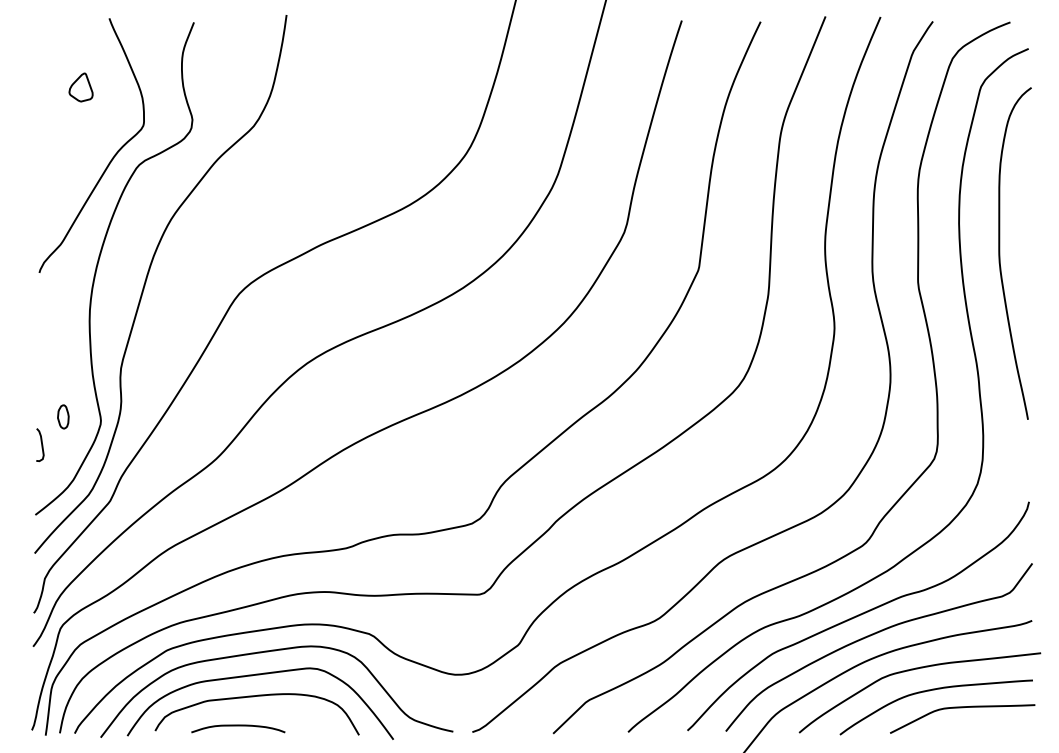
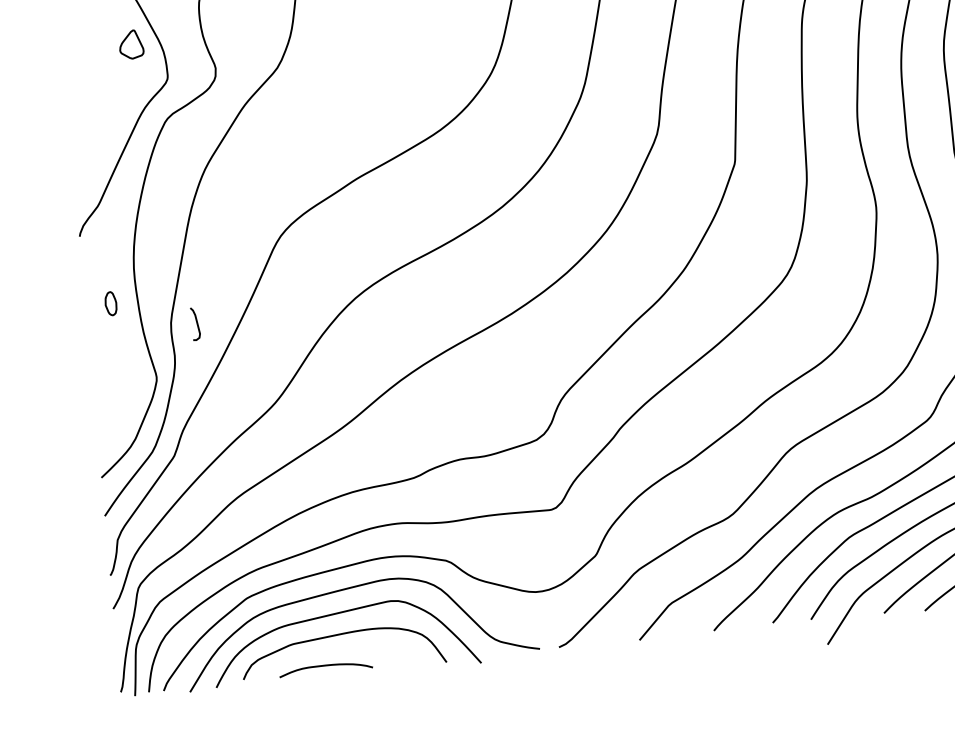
part: (80, 87) -> (130, 44), moved
part: (63, 416) -> (111, 303), moved
curve: (41, 445) -> (196, 324), moved

